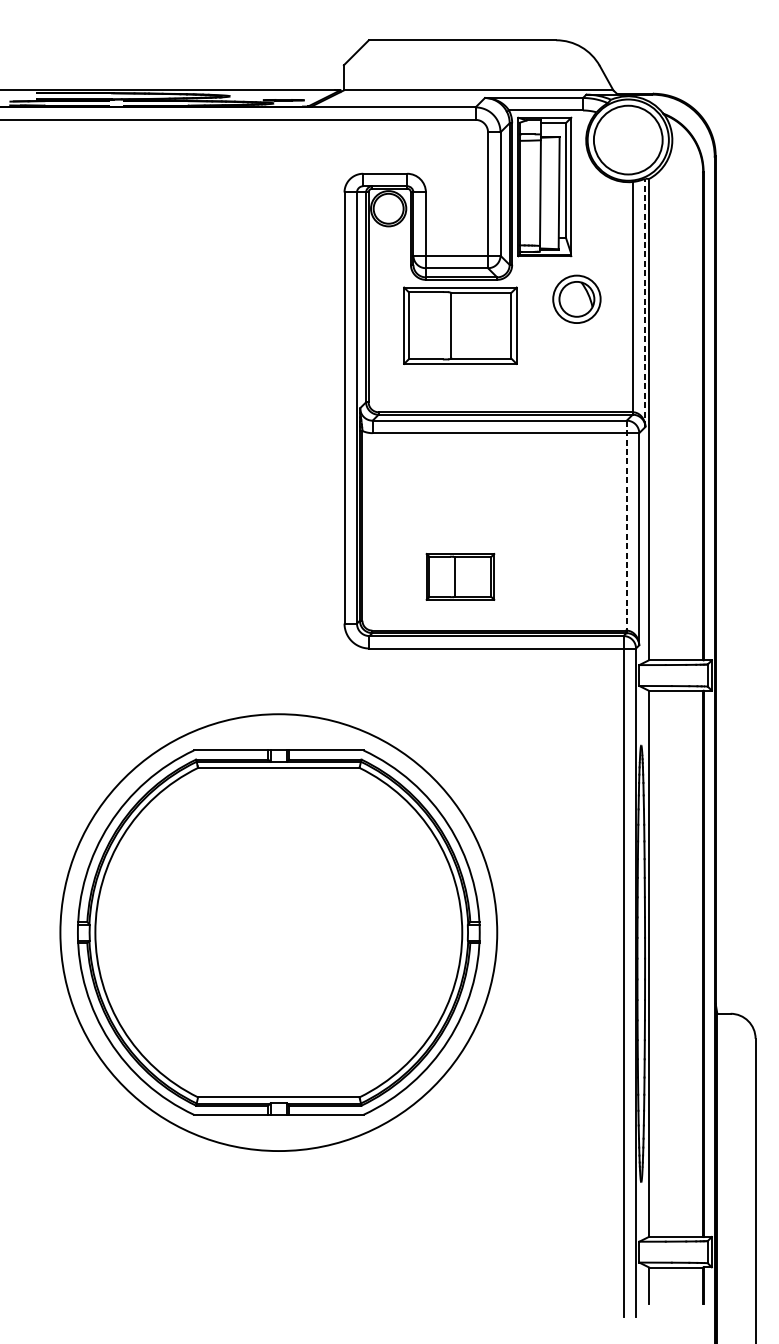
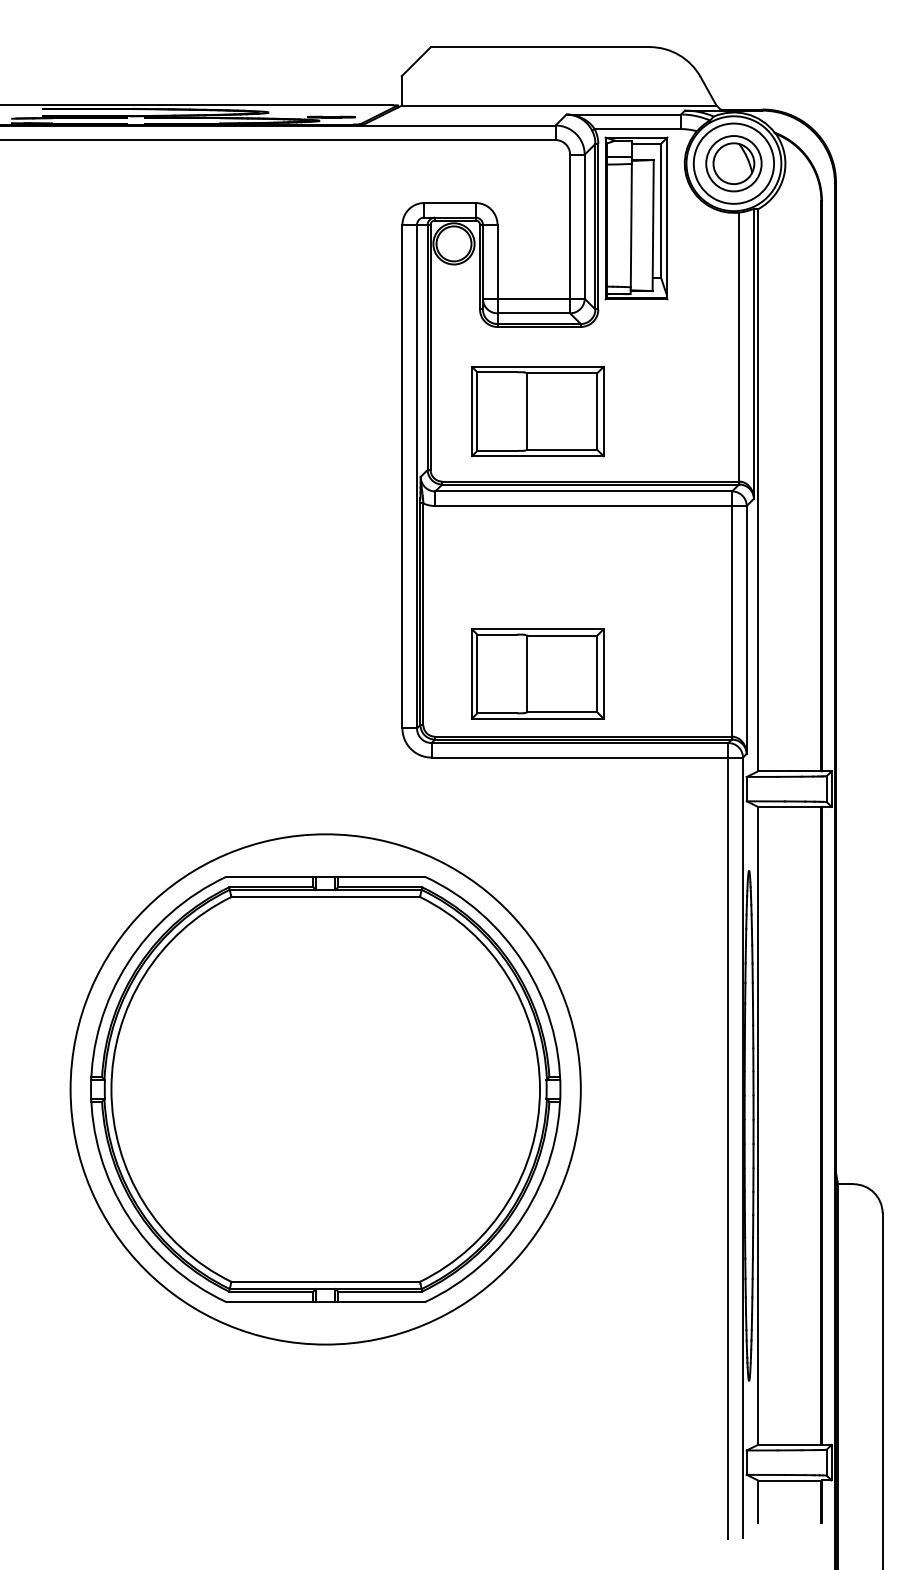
part: (576, 299) -> (733, 163), moved
line: (645, 302) -> (753, 353), dashed -> solid
part: (460, 325) -> (537, 411), moved
line: (627, 526) -> (732, 614), dashed -> solid
part: (460, 576) -> (537, 673), size x1.67

